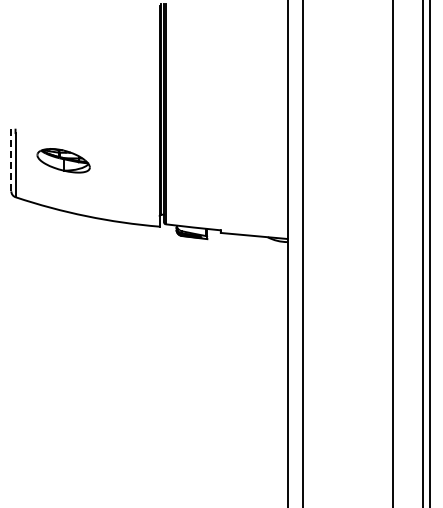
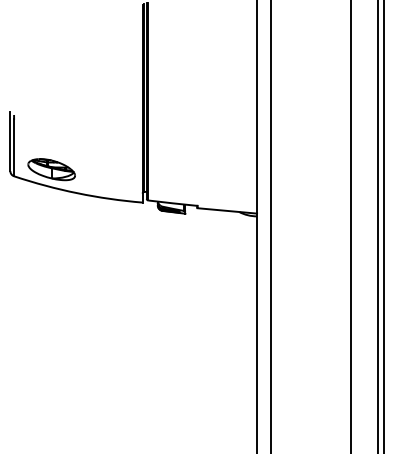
line: (11, 158) -> (10, 141), dashed -> solid
part: (63, 160) -> (51, 169), moved

